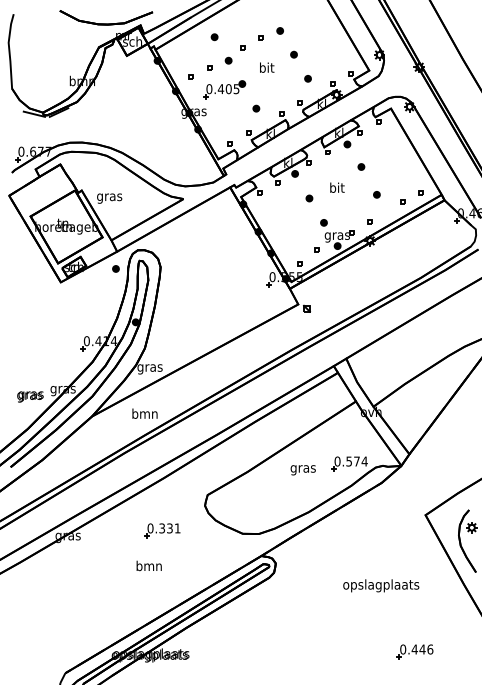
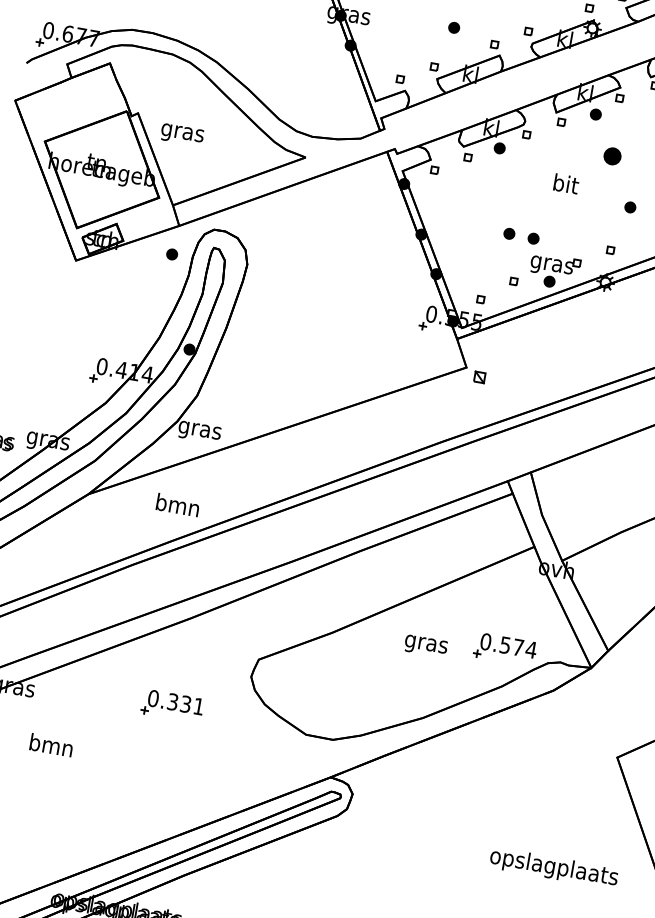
part: (361, 166) -> (612, 155), size x1.6
part: (309, 198) -> (509, 233), moved
text: (148, 565) -> (50, 744), moved
text: (381, 585) -> (554, 867), moved

